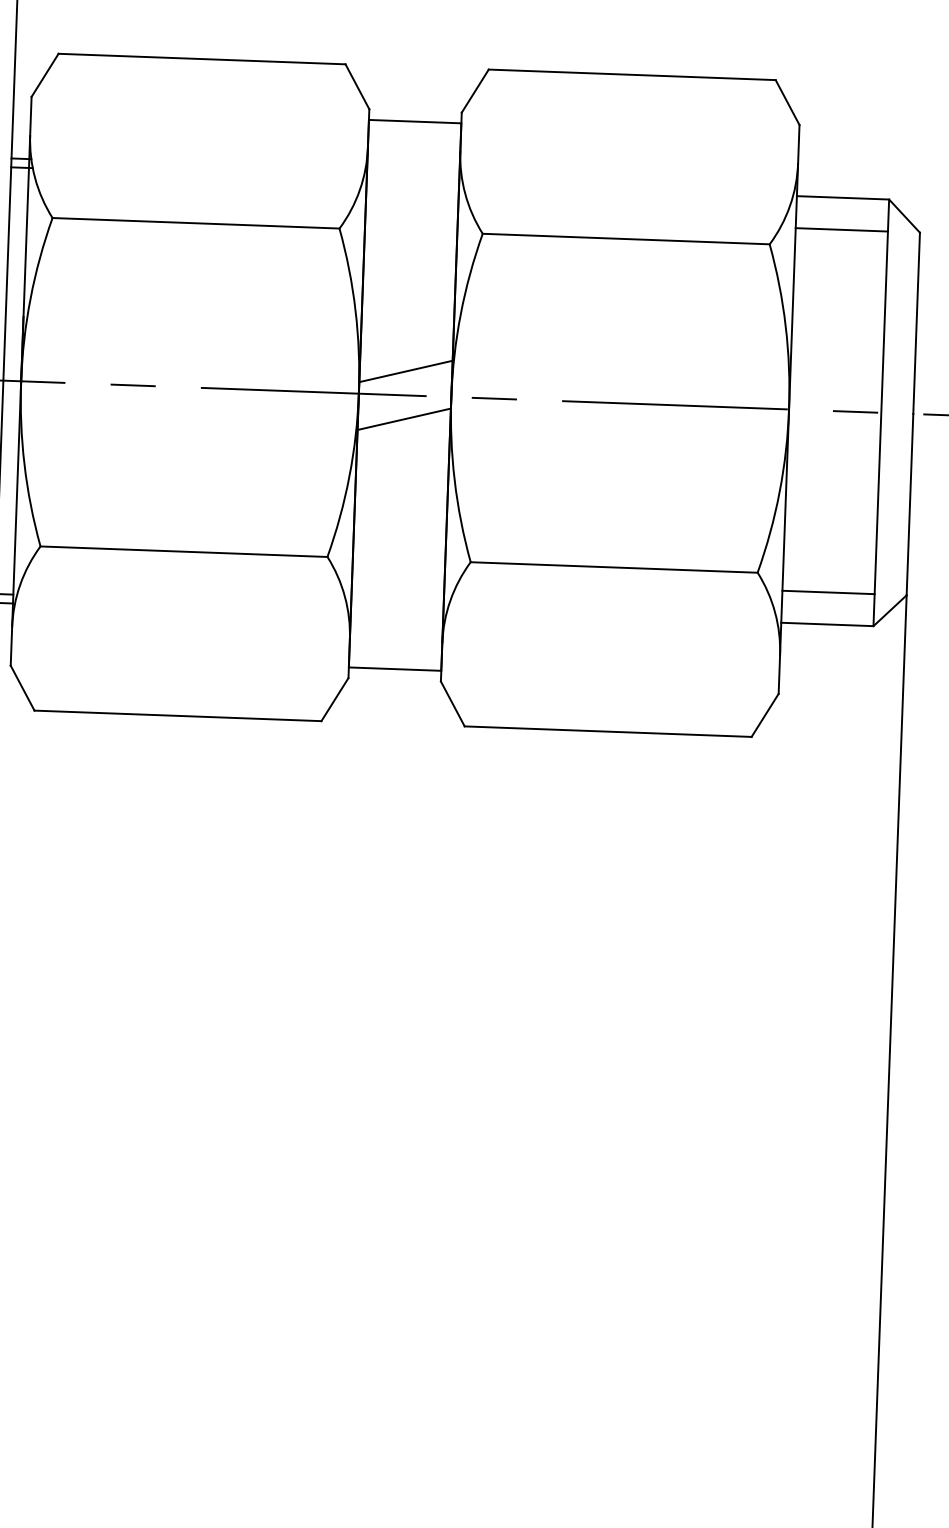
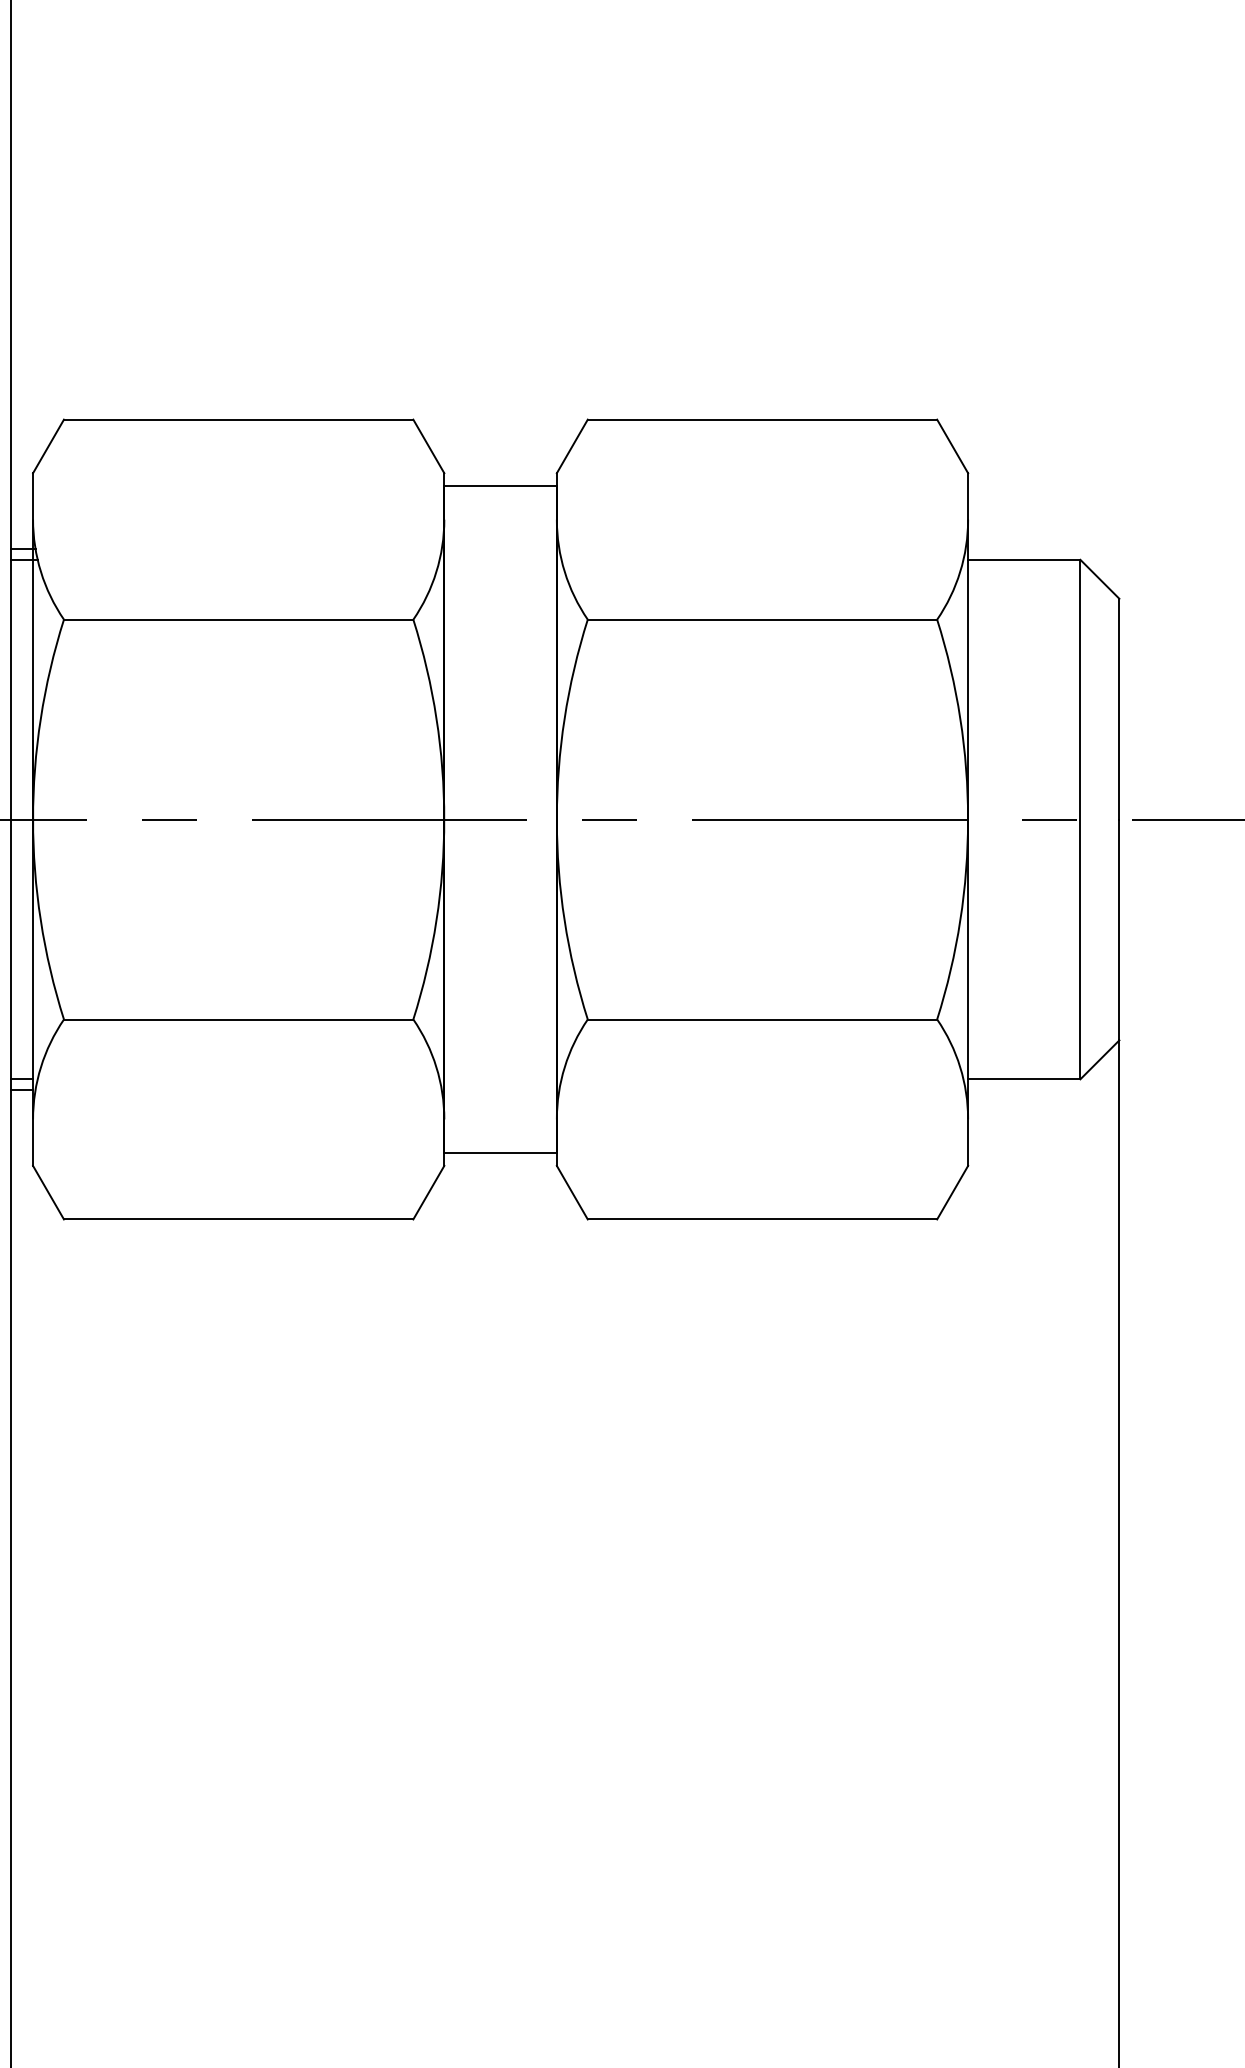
line: (842, 229) -> (1024, 598), removed
line: (405, 371) -> (500, 790), removed
line: (404, 419) -> (500, 848), removed
line: (828, 592) -> (1024, 1040), removed

